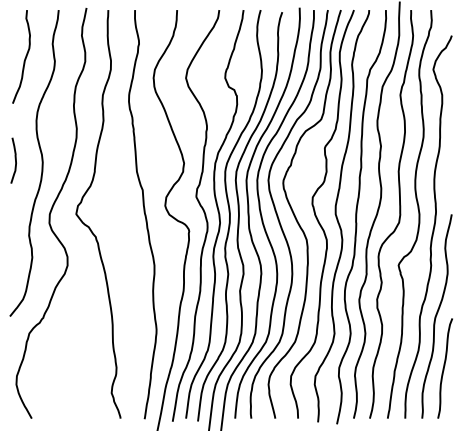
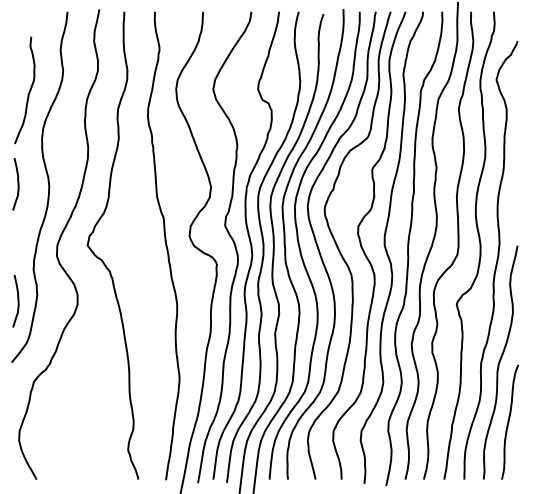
curve: (24, 58) -> (28, 92), moved
curve: (15, 263) -> (17, 301), added

